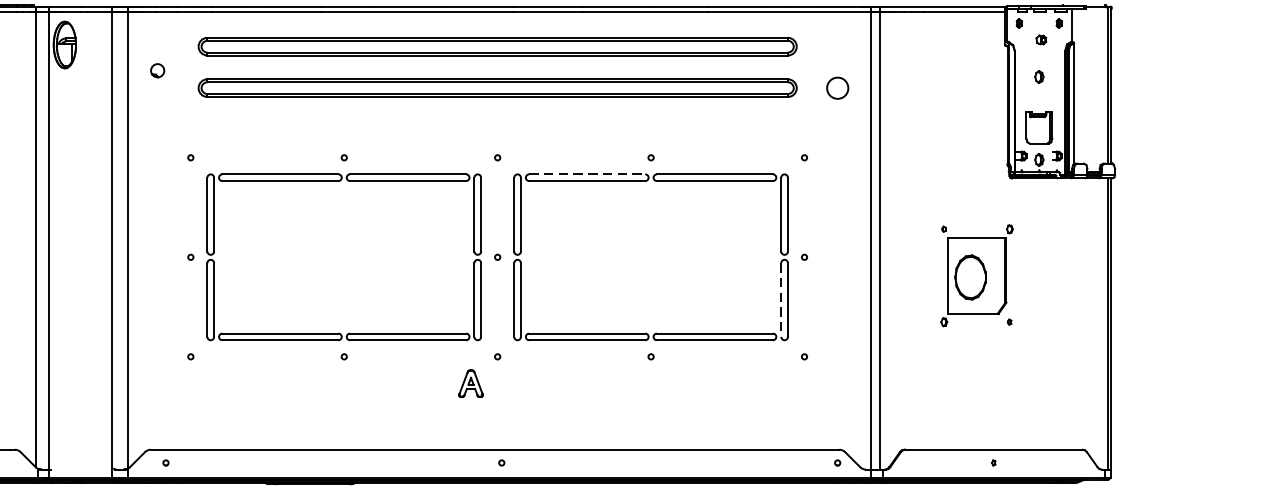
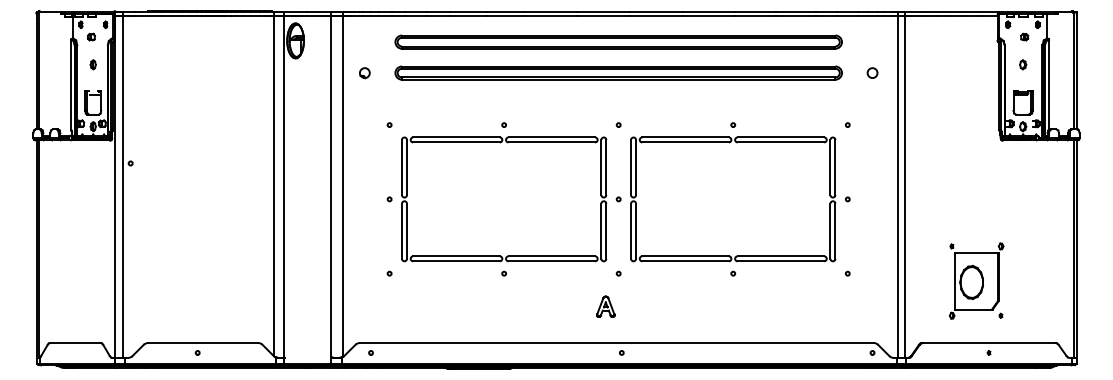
part: (157, 71) -> (364, 73), moved
circle: (837, 87) -> (872, 72), size x0.62
line: (588, 174) -> (686, 137), dashed -> solid
part: (976, 274) -> (976, 280), moved
line: (781, 300) -> (830, 231), dashed -> solid
part: (470, 383) -> (605, 306), moved

